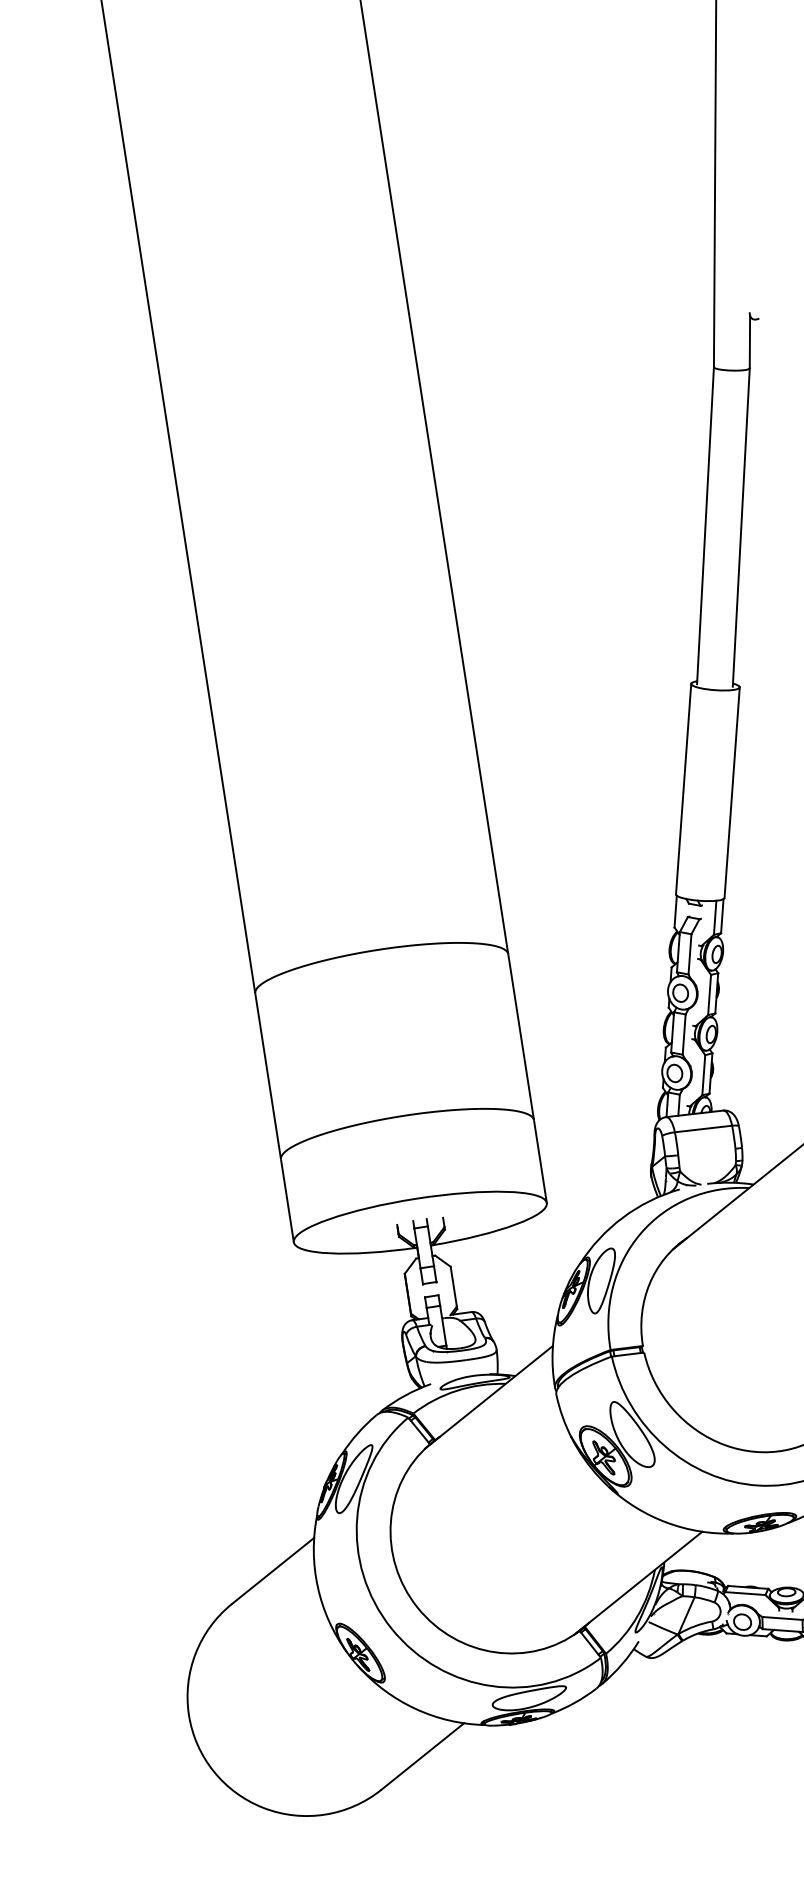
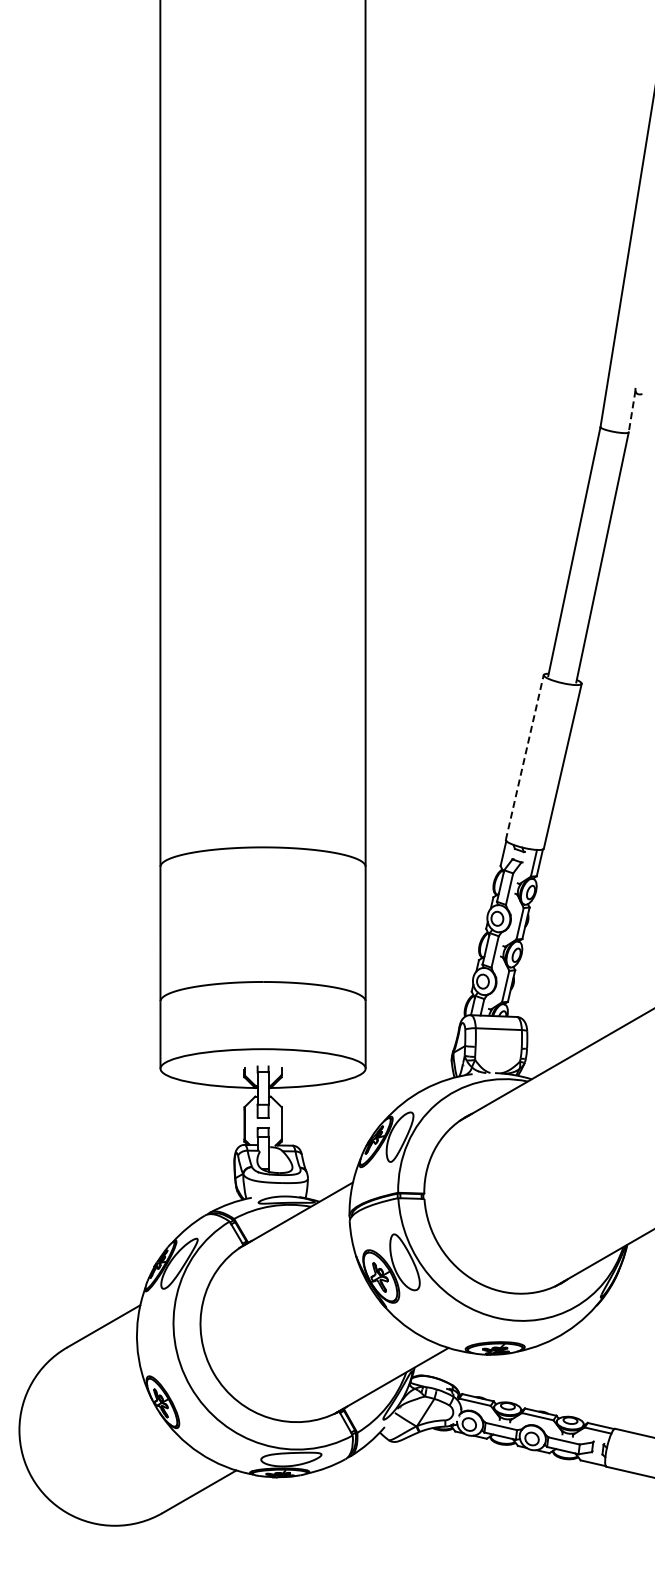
line: (750, 341) -> (632, 411), solid -> dashed
line: (683, 789) -> (524, 757), solid -> dashed

